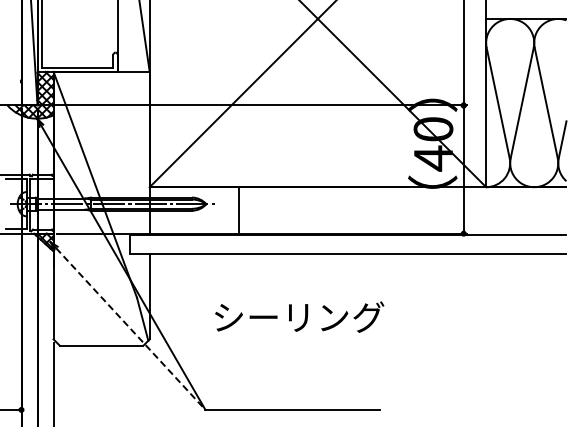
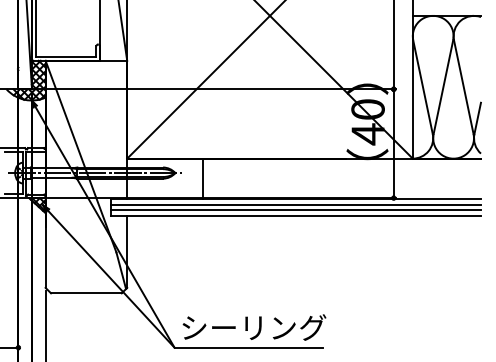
line: (348, 241) -> (295, 204), added
line: (348, 248) -> (295, 210), added
text: (299, 316) -> (254, 326), moved
line: (131, 329) -> (111, 279), dashed -> solid

